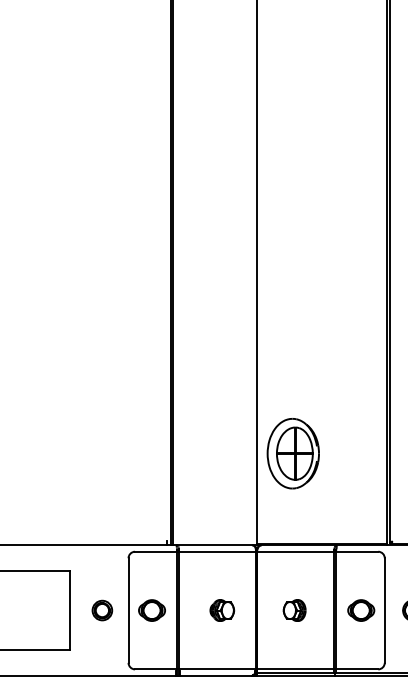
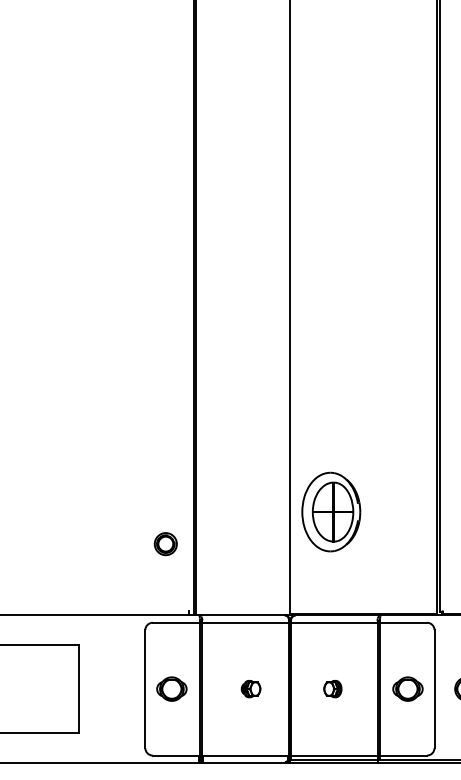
part: (102, 610) -> (165, 544), moved
part: (221, 610) -> (250, 688), size x0.7
part: (294, 610) -> (332, 688), size x0.7

